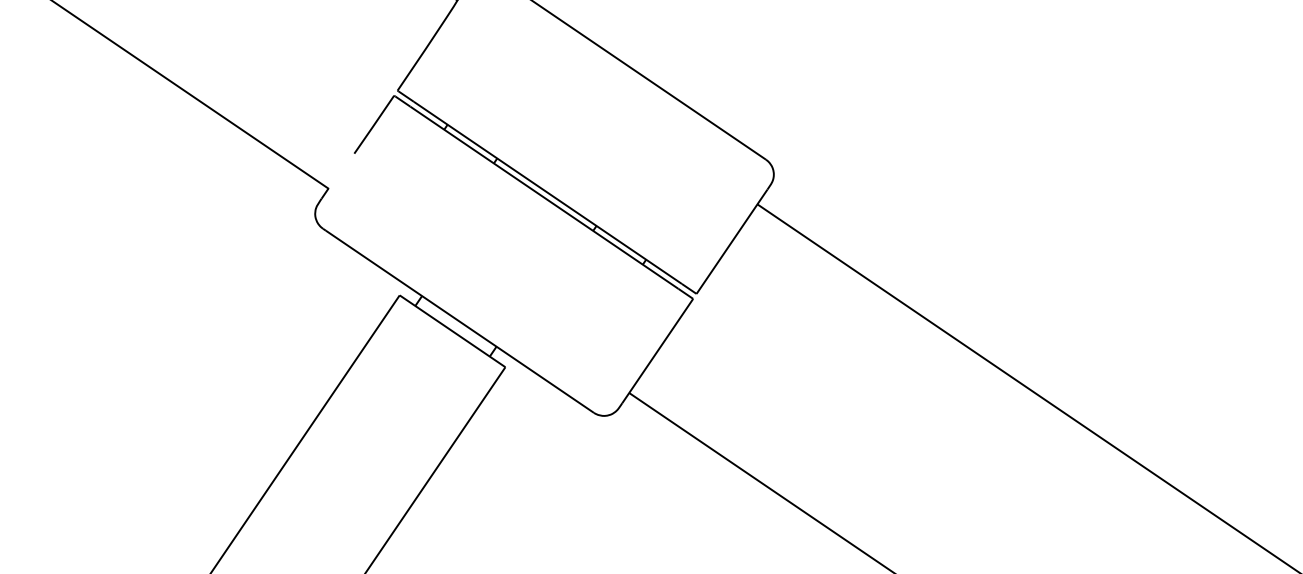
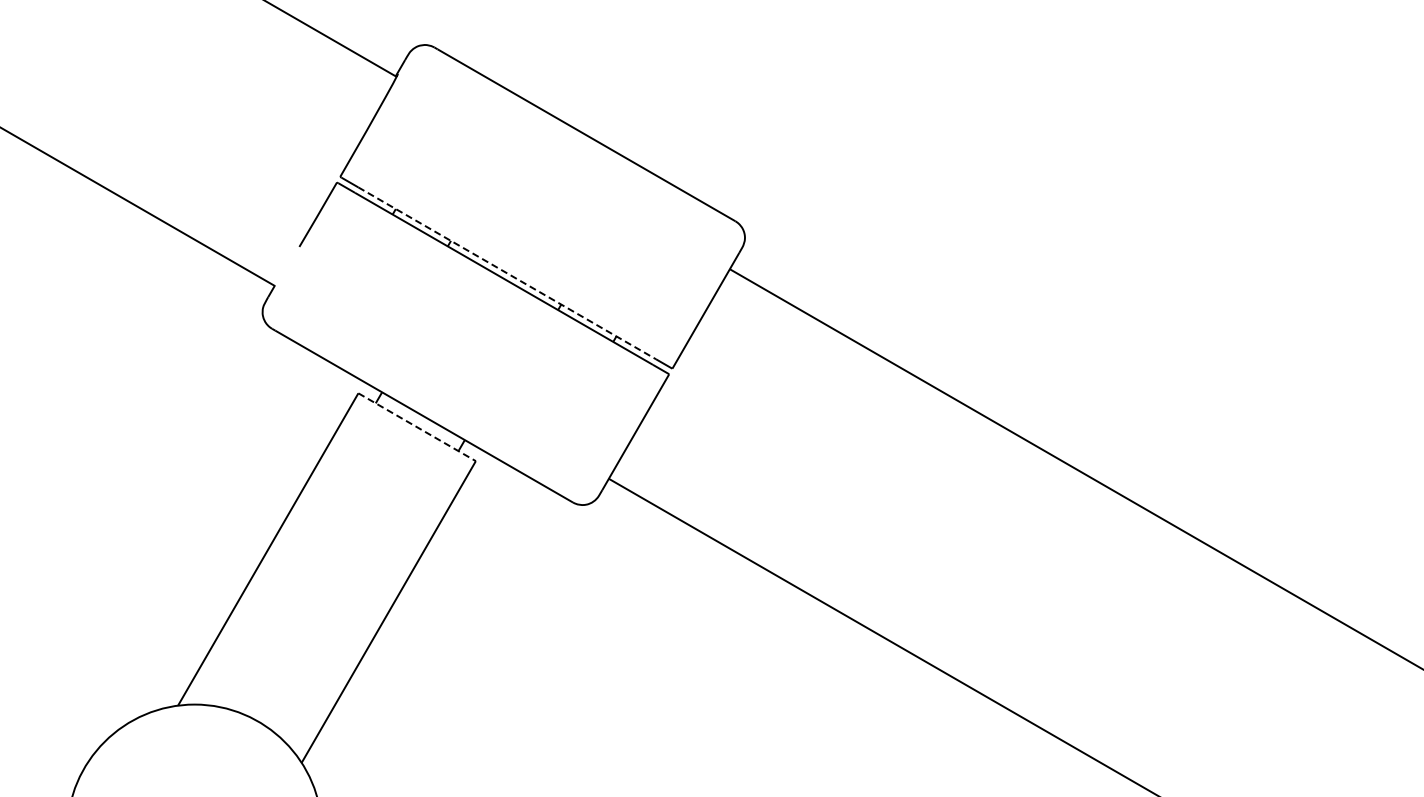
line: (548, 193) -> (507, 273), solid -> dashed
line: (452, 331) -> (417, 427), solid -> dashed

